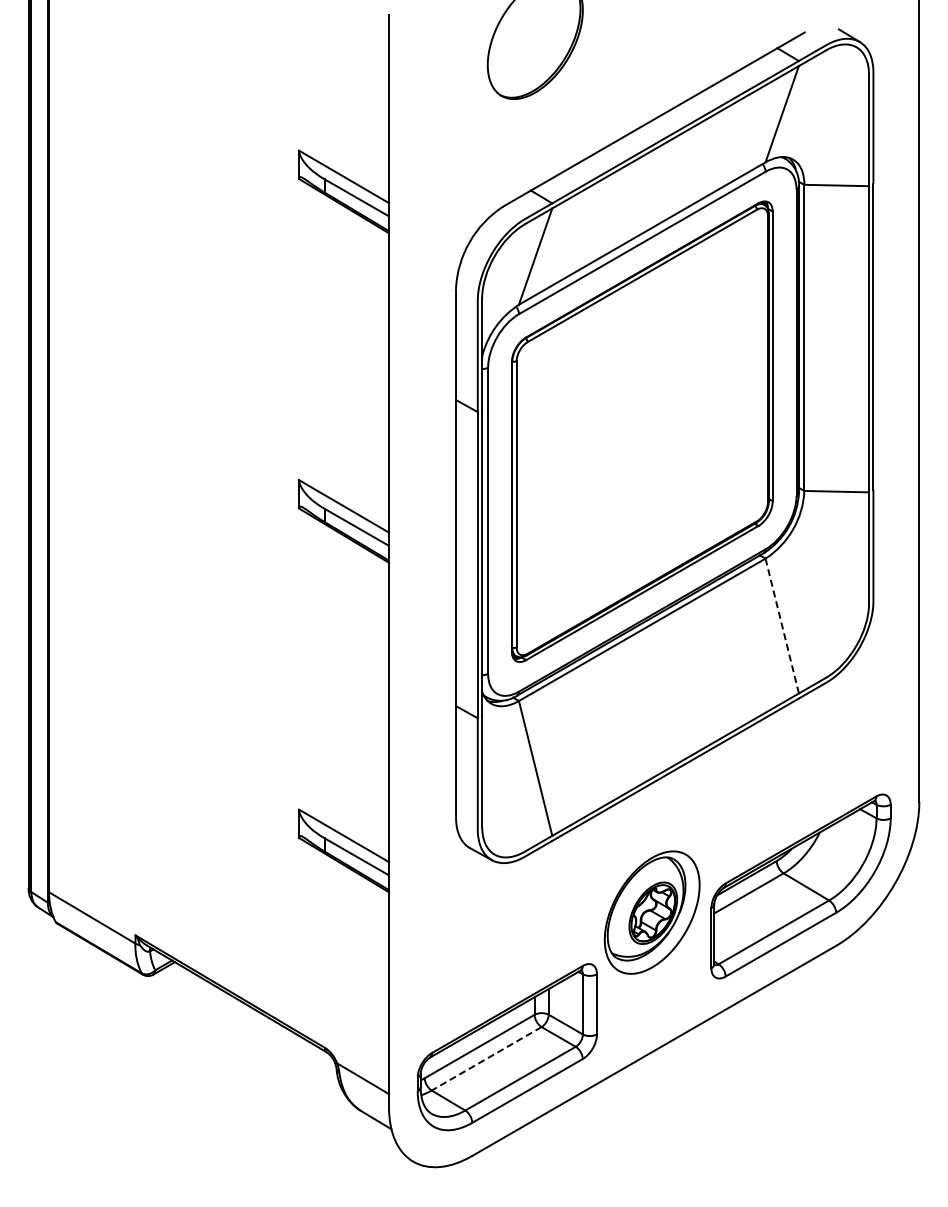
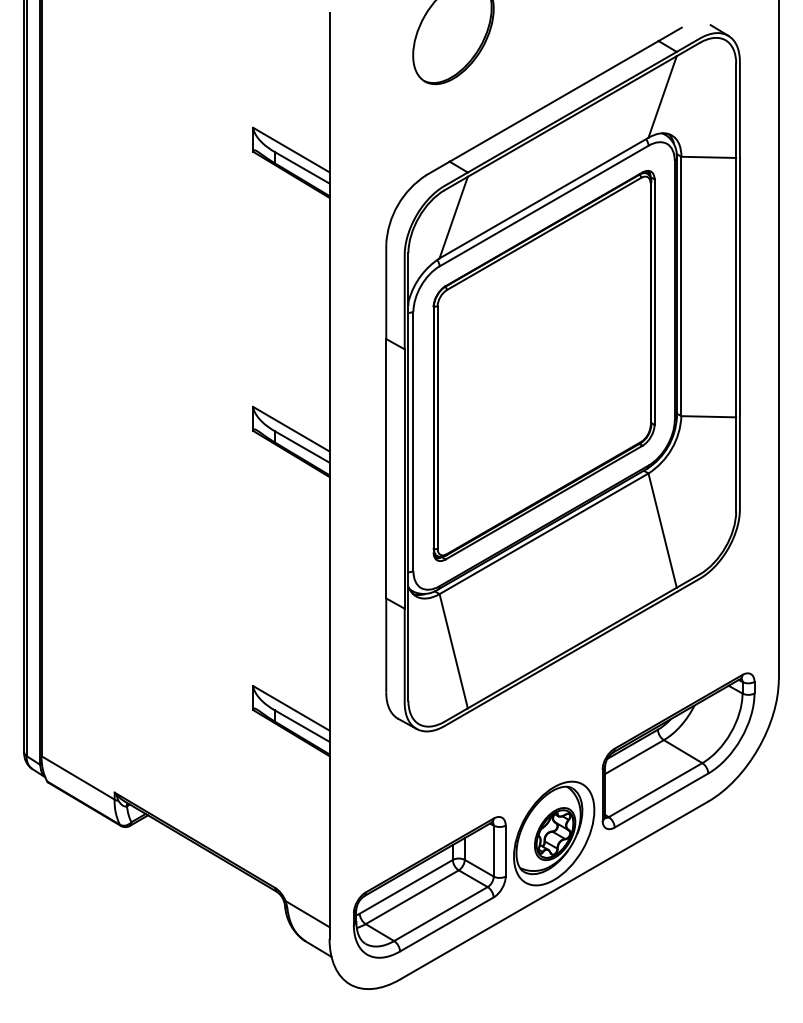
line: (782, 625) -> (662, 530), dashed -> solid
part: (651, 912) -> (553, 833), moved
line: (486, 1059) -> (412, 897), dashed -> solid

